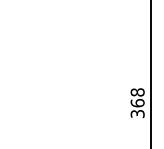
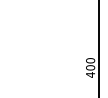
text: (137, 102) -> (90, 67), 368 -> 400

